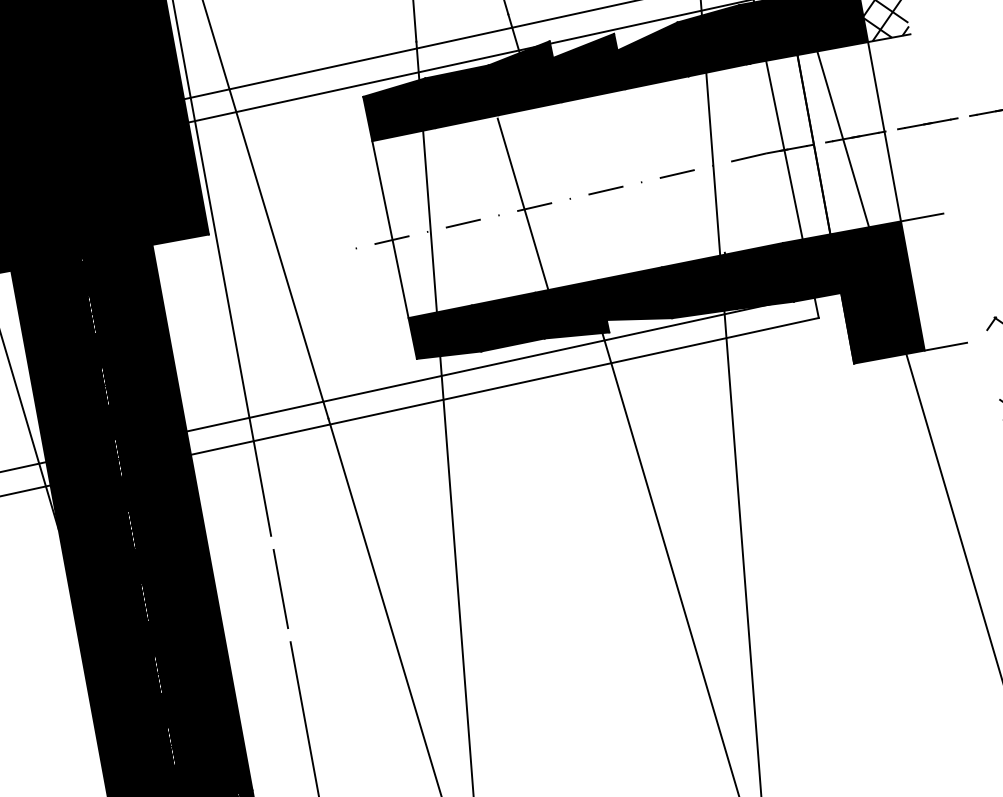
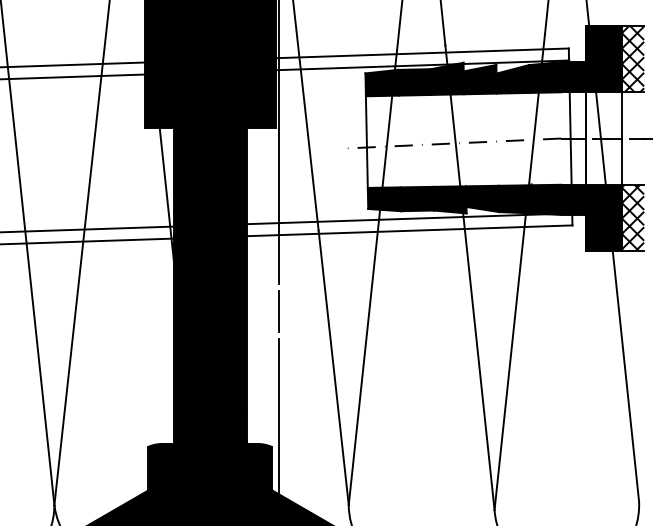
line: (523, 205) -> (455, 140), moved
hatch: (934, 280) -> (633, 217), added

